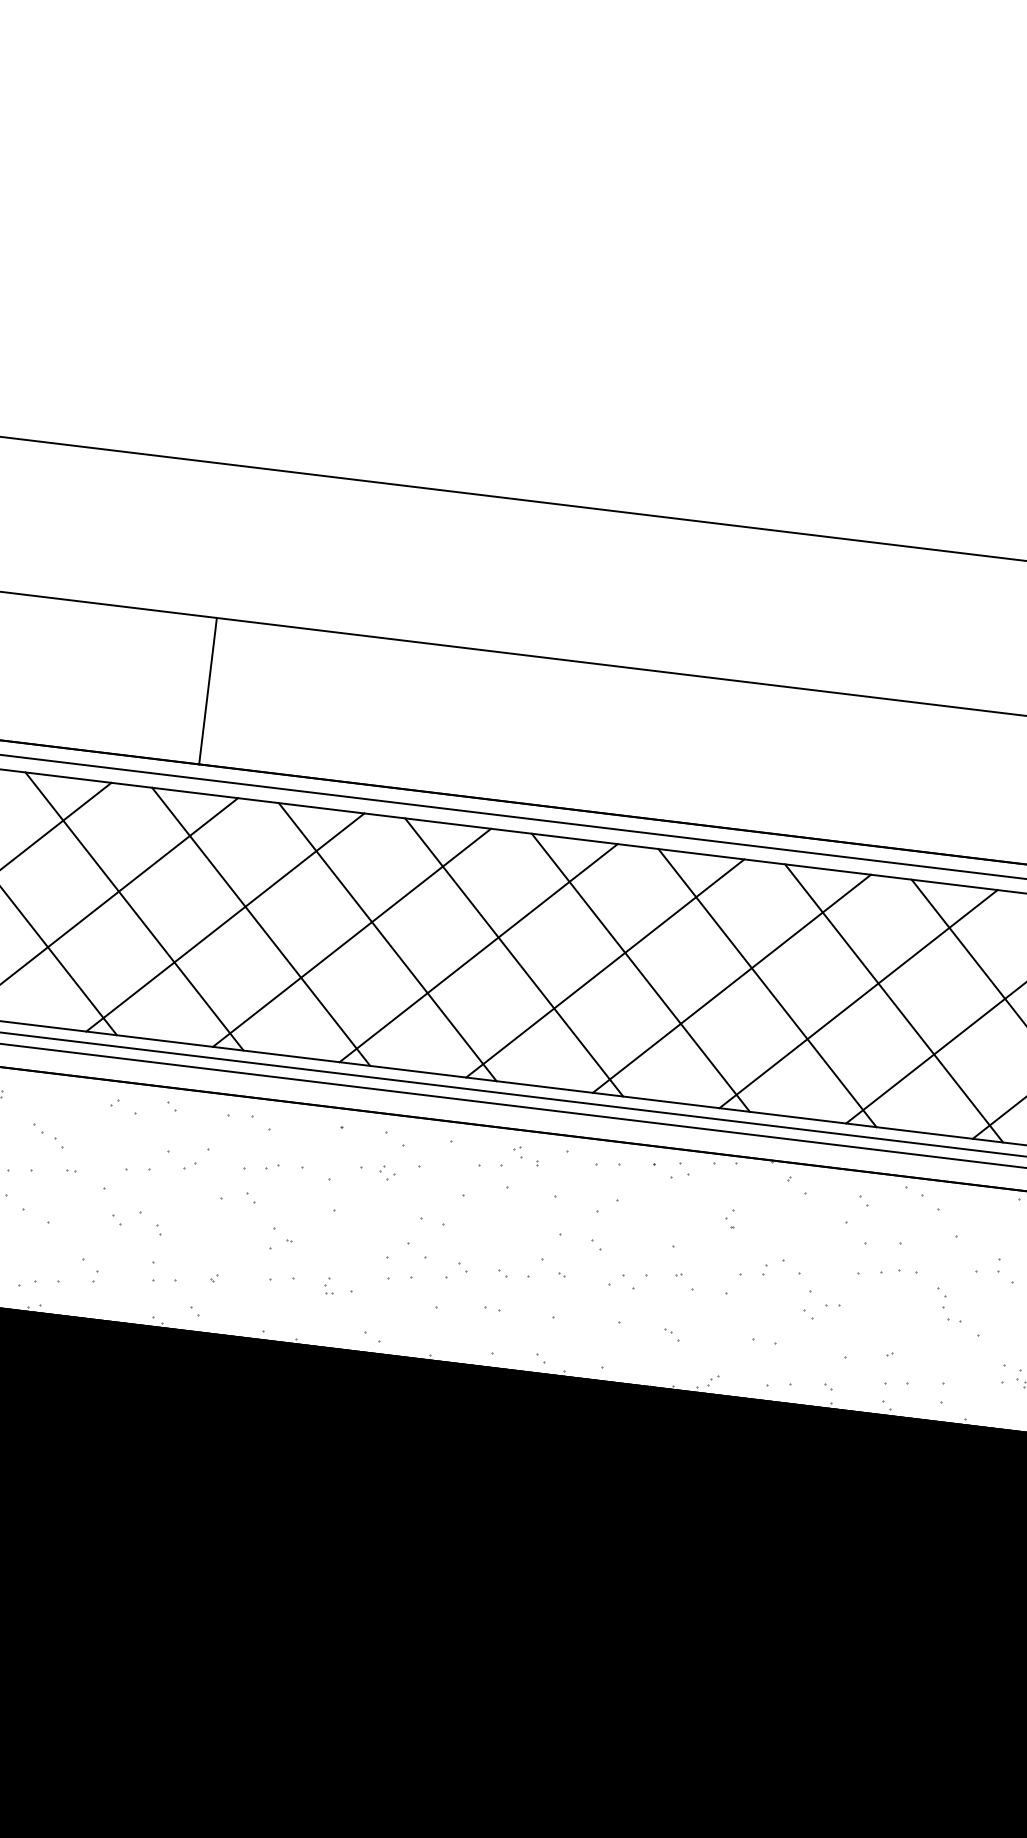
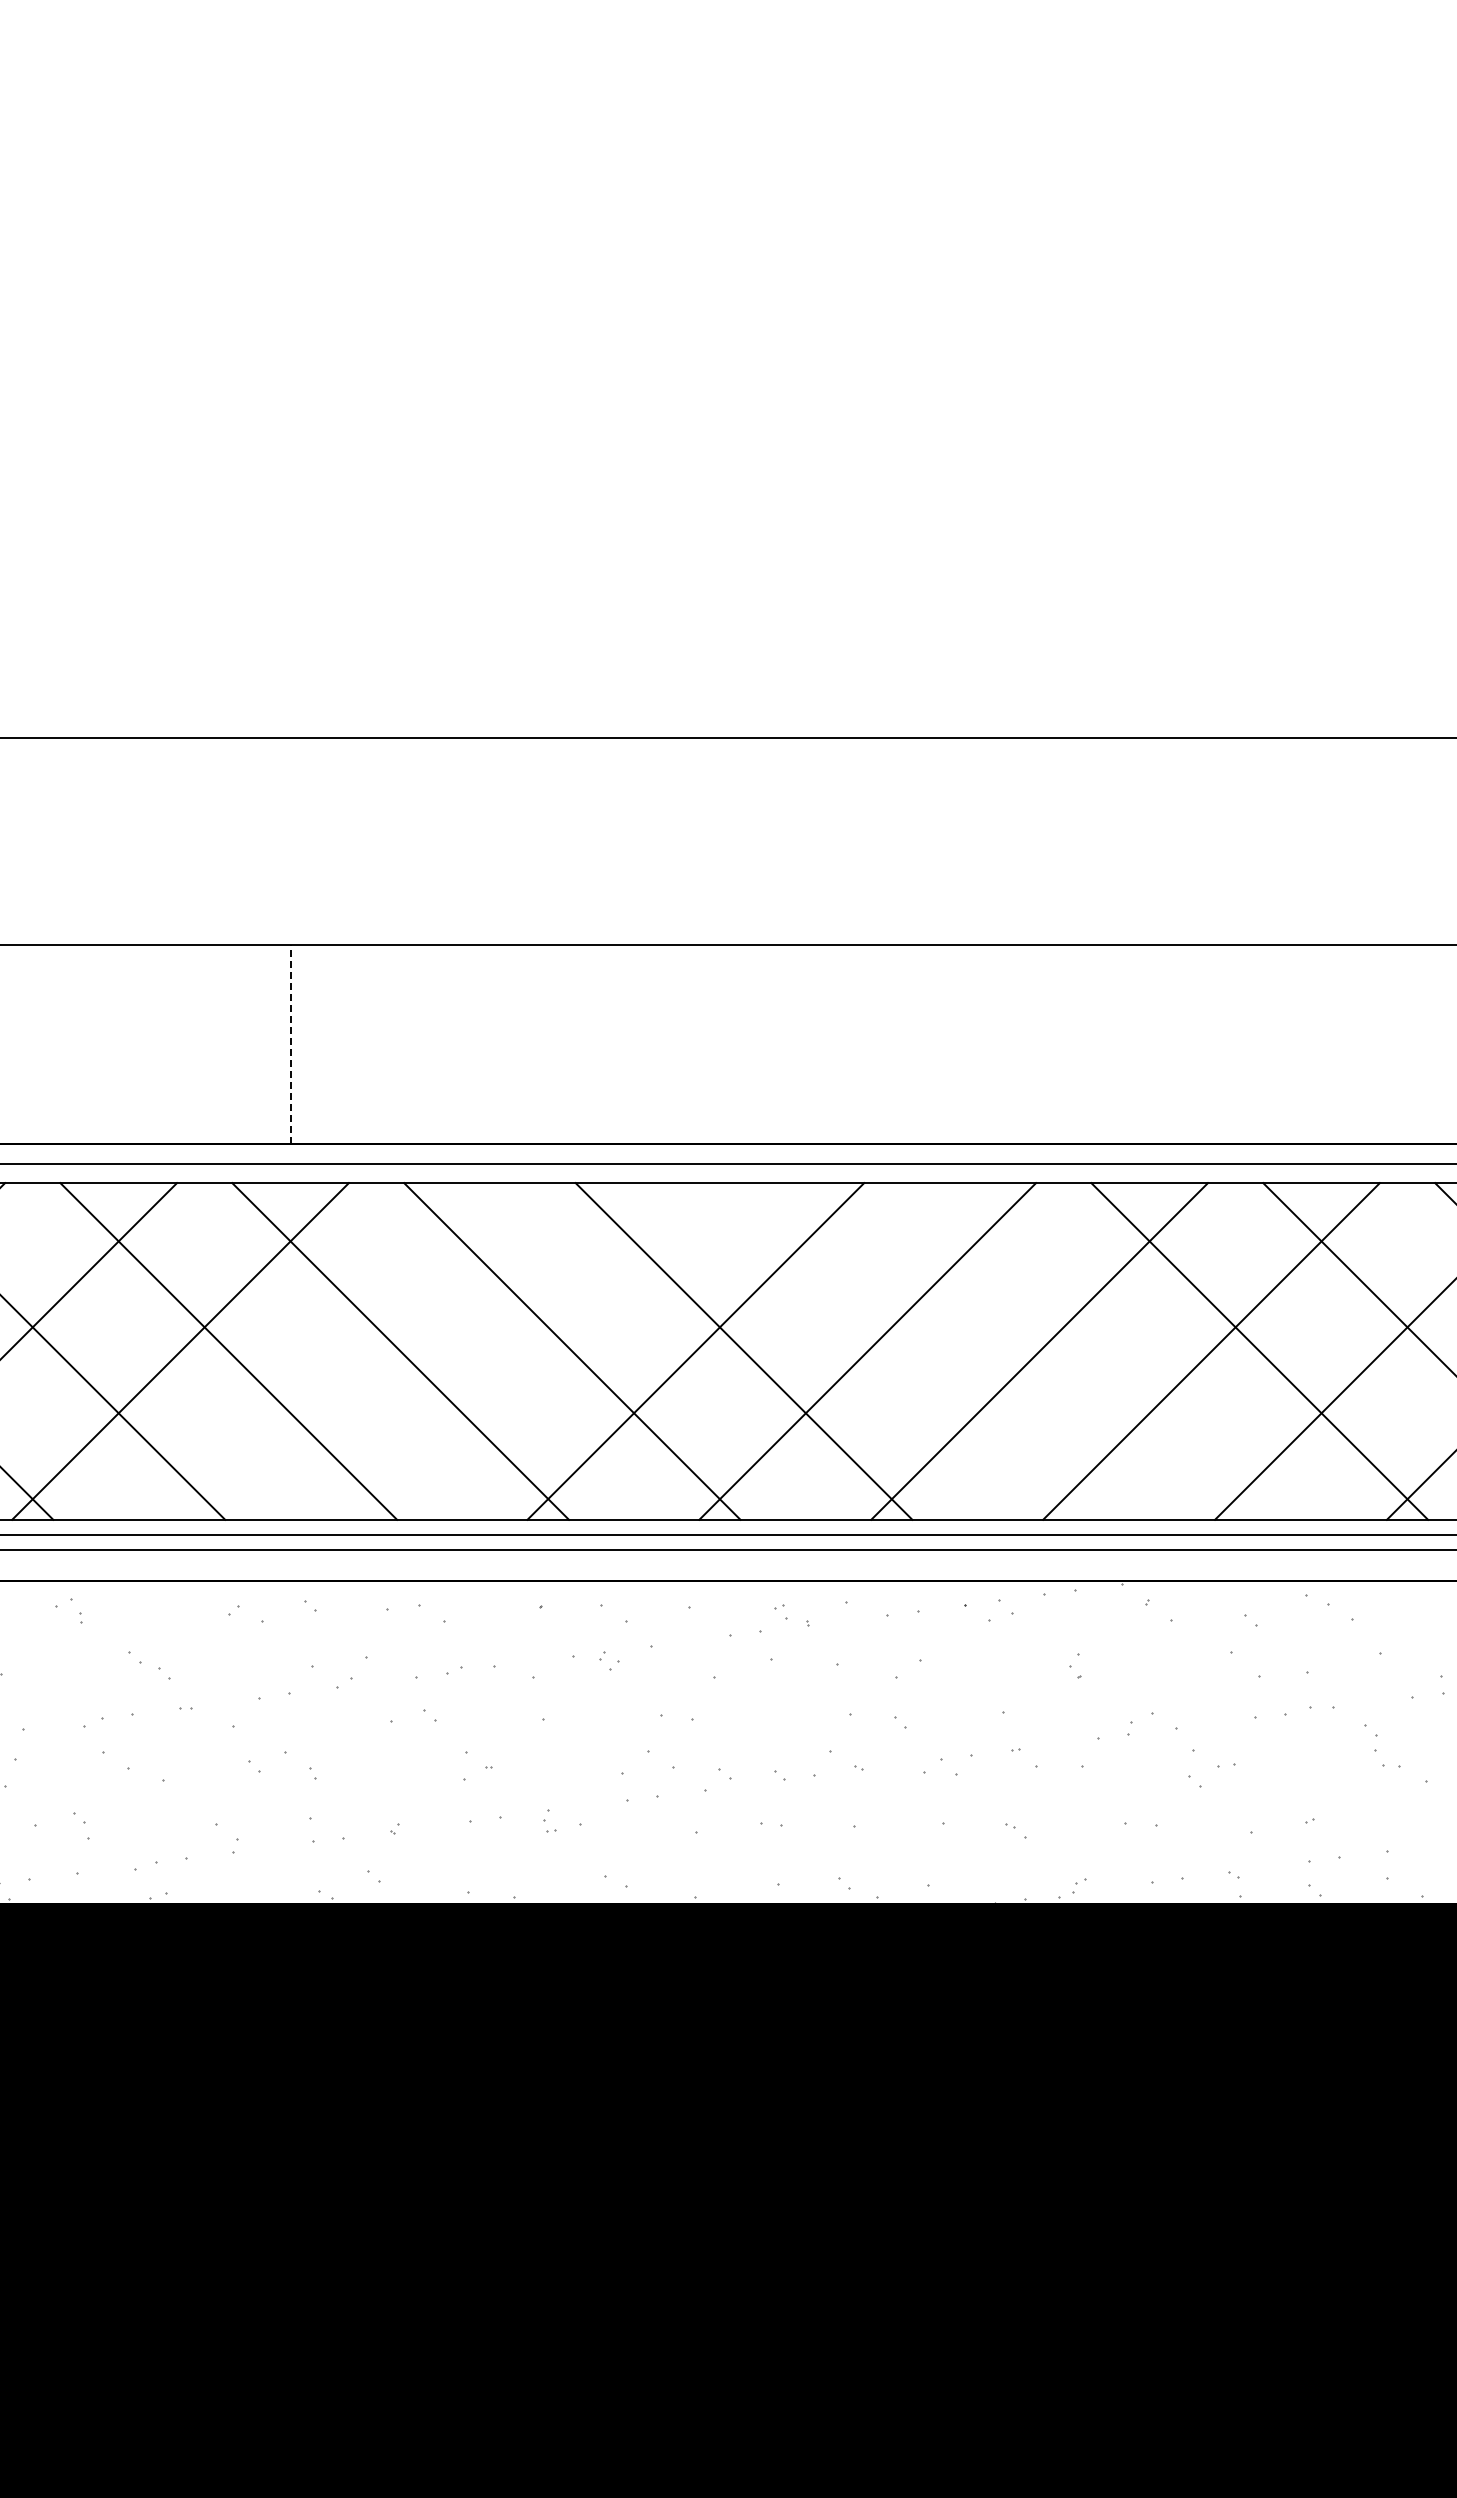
line: (208, 690) -> (291, 1044), solid -> dashed
line: (224, 922) -> (351, 1351), removed
line: (351, 937) -> (523, 1351), removed
line: (640, 972) -> (915, 1351), removed
line: (767, 988) -> (1087, 1351), removed

